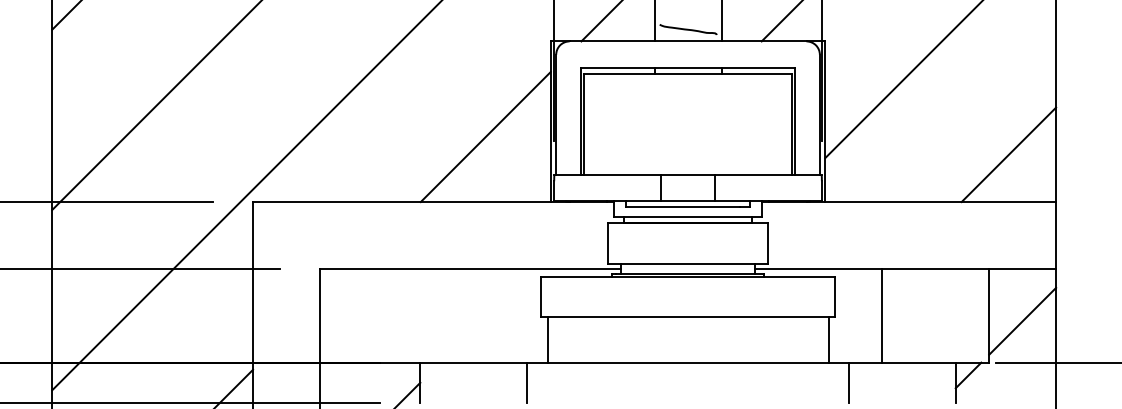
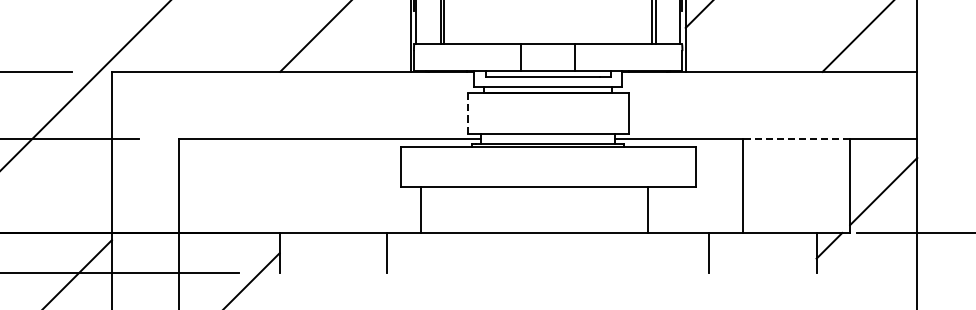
line: (607, 244) -> (467, 114), solid -> dashed
line: (935, 268) -> (796, 138), solid -> dashed
line: (547, 339) -> (421, 209), moved
line: (828, 339) -> (647, 209), moved

